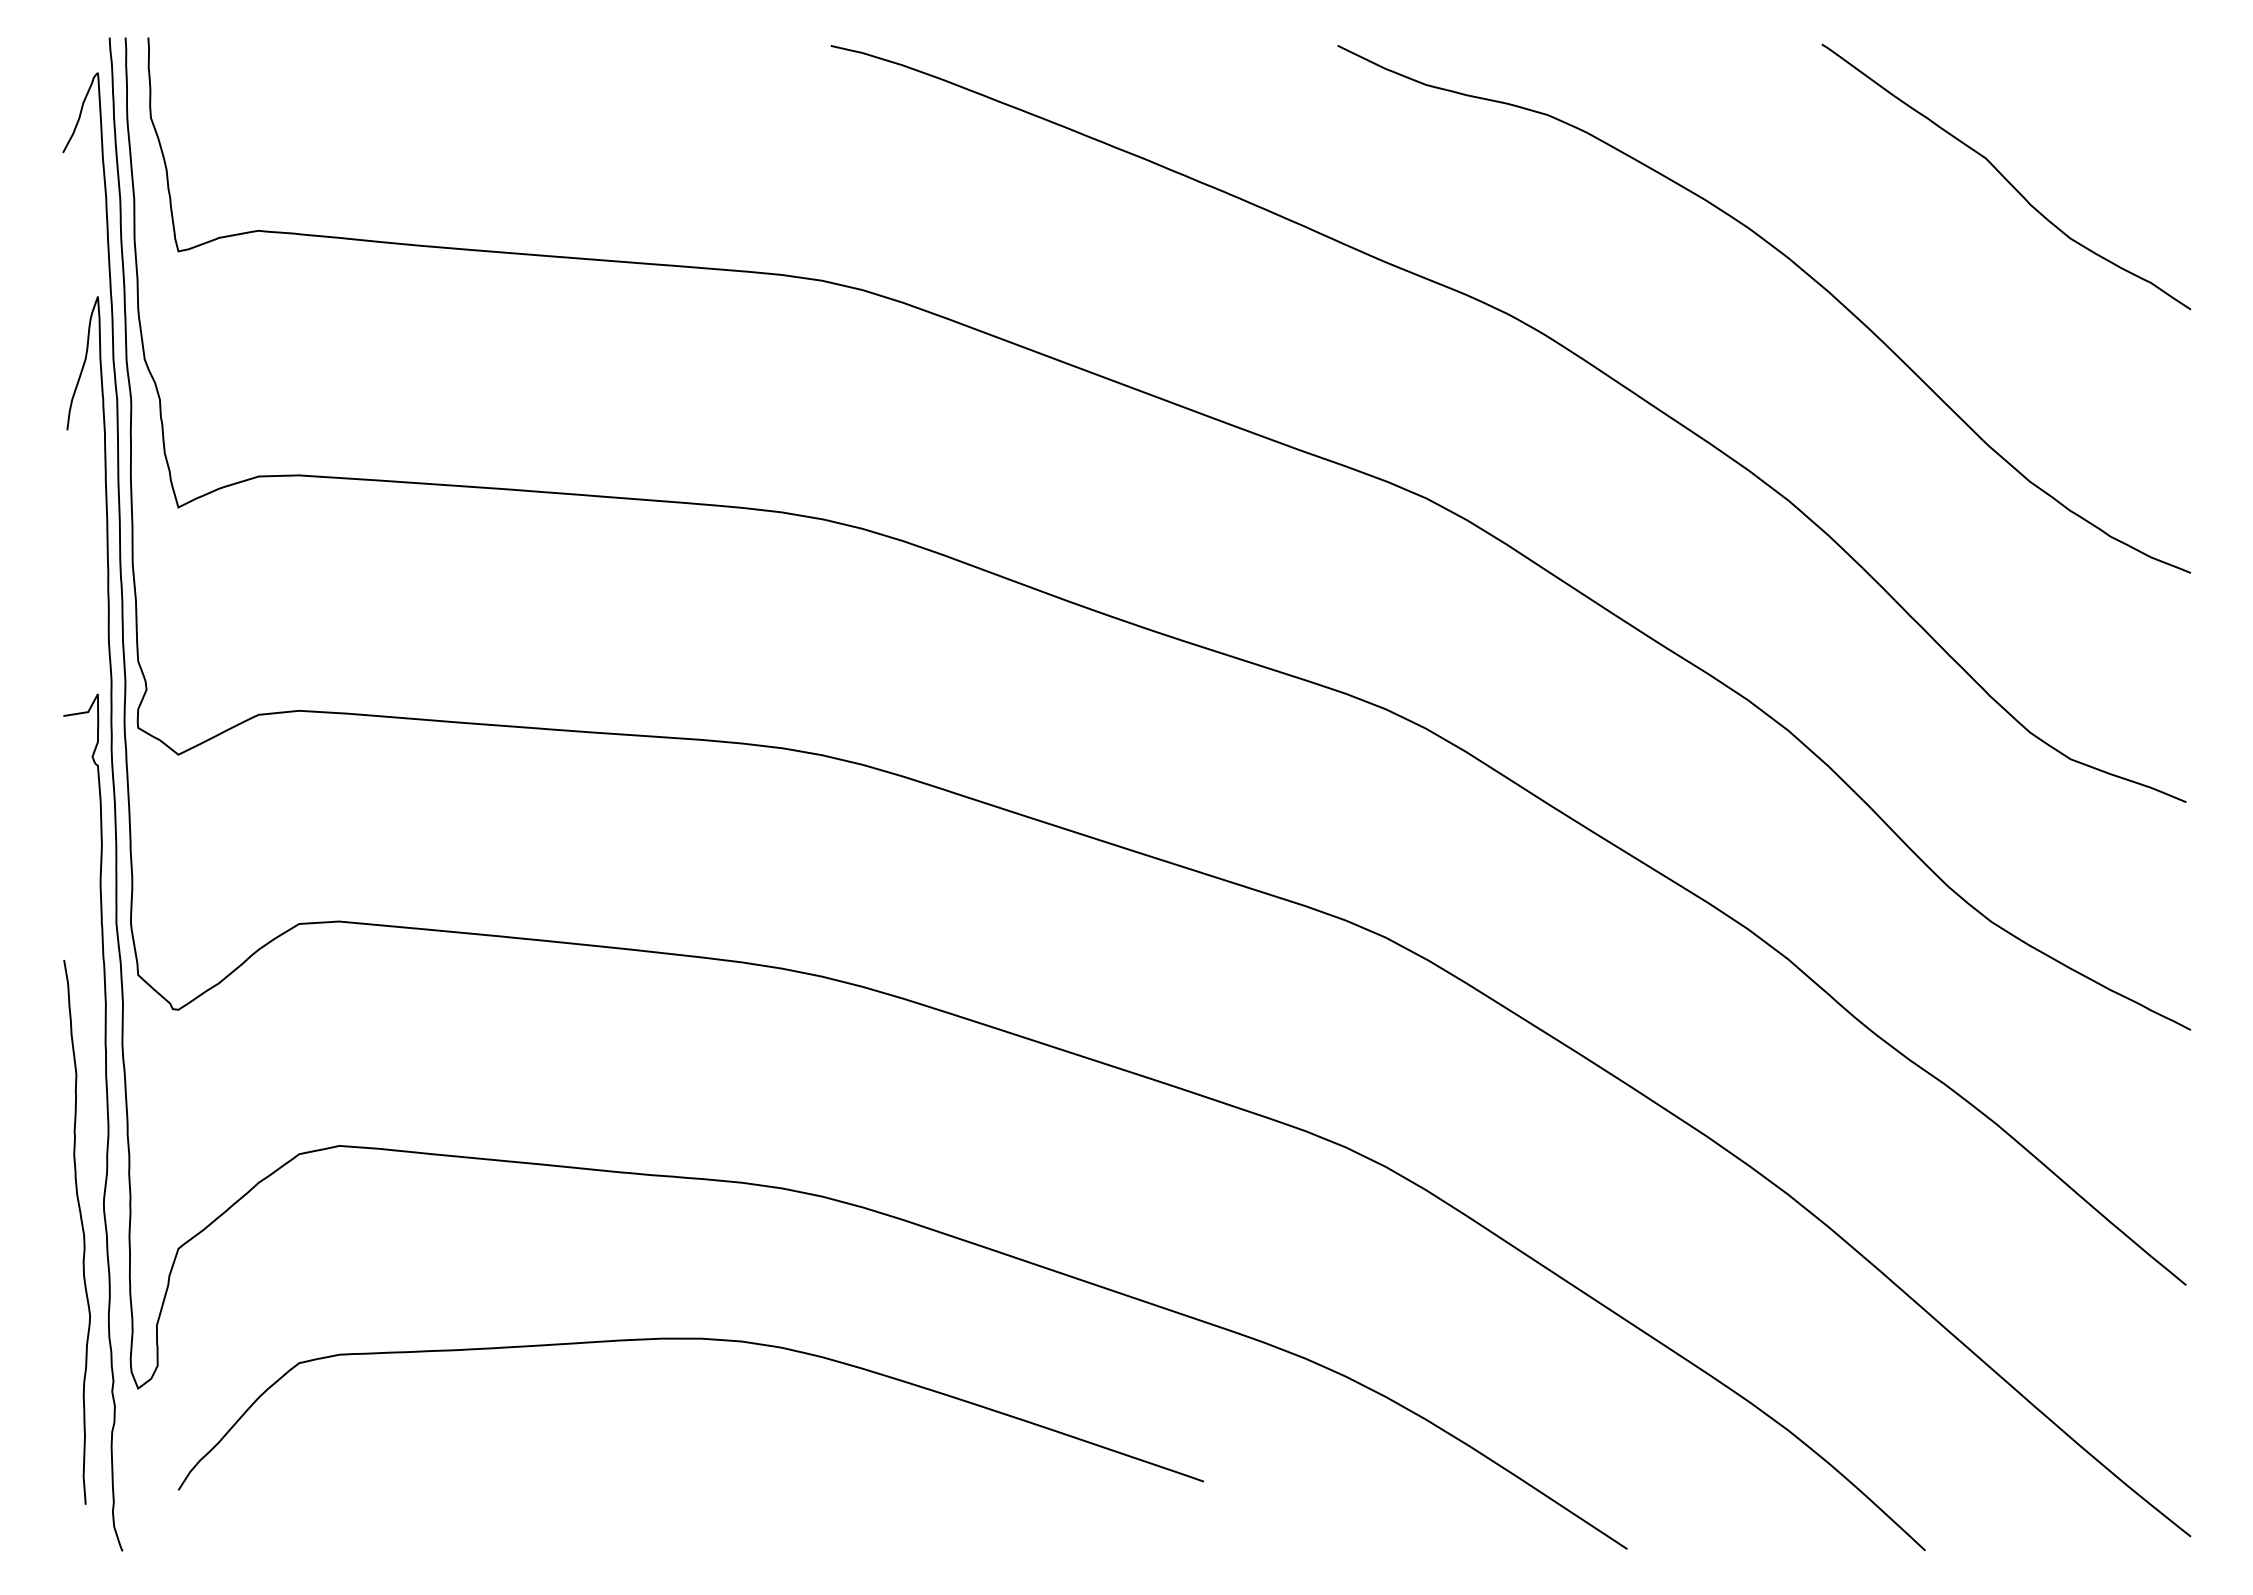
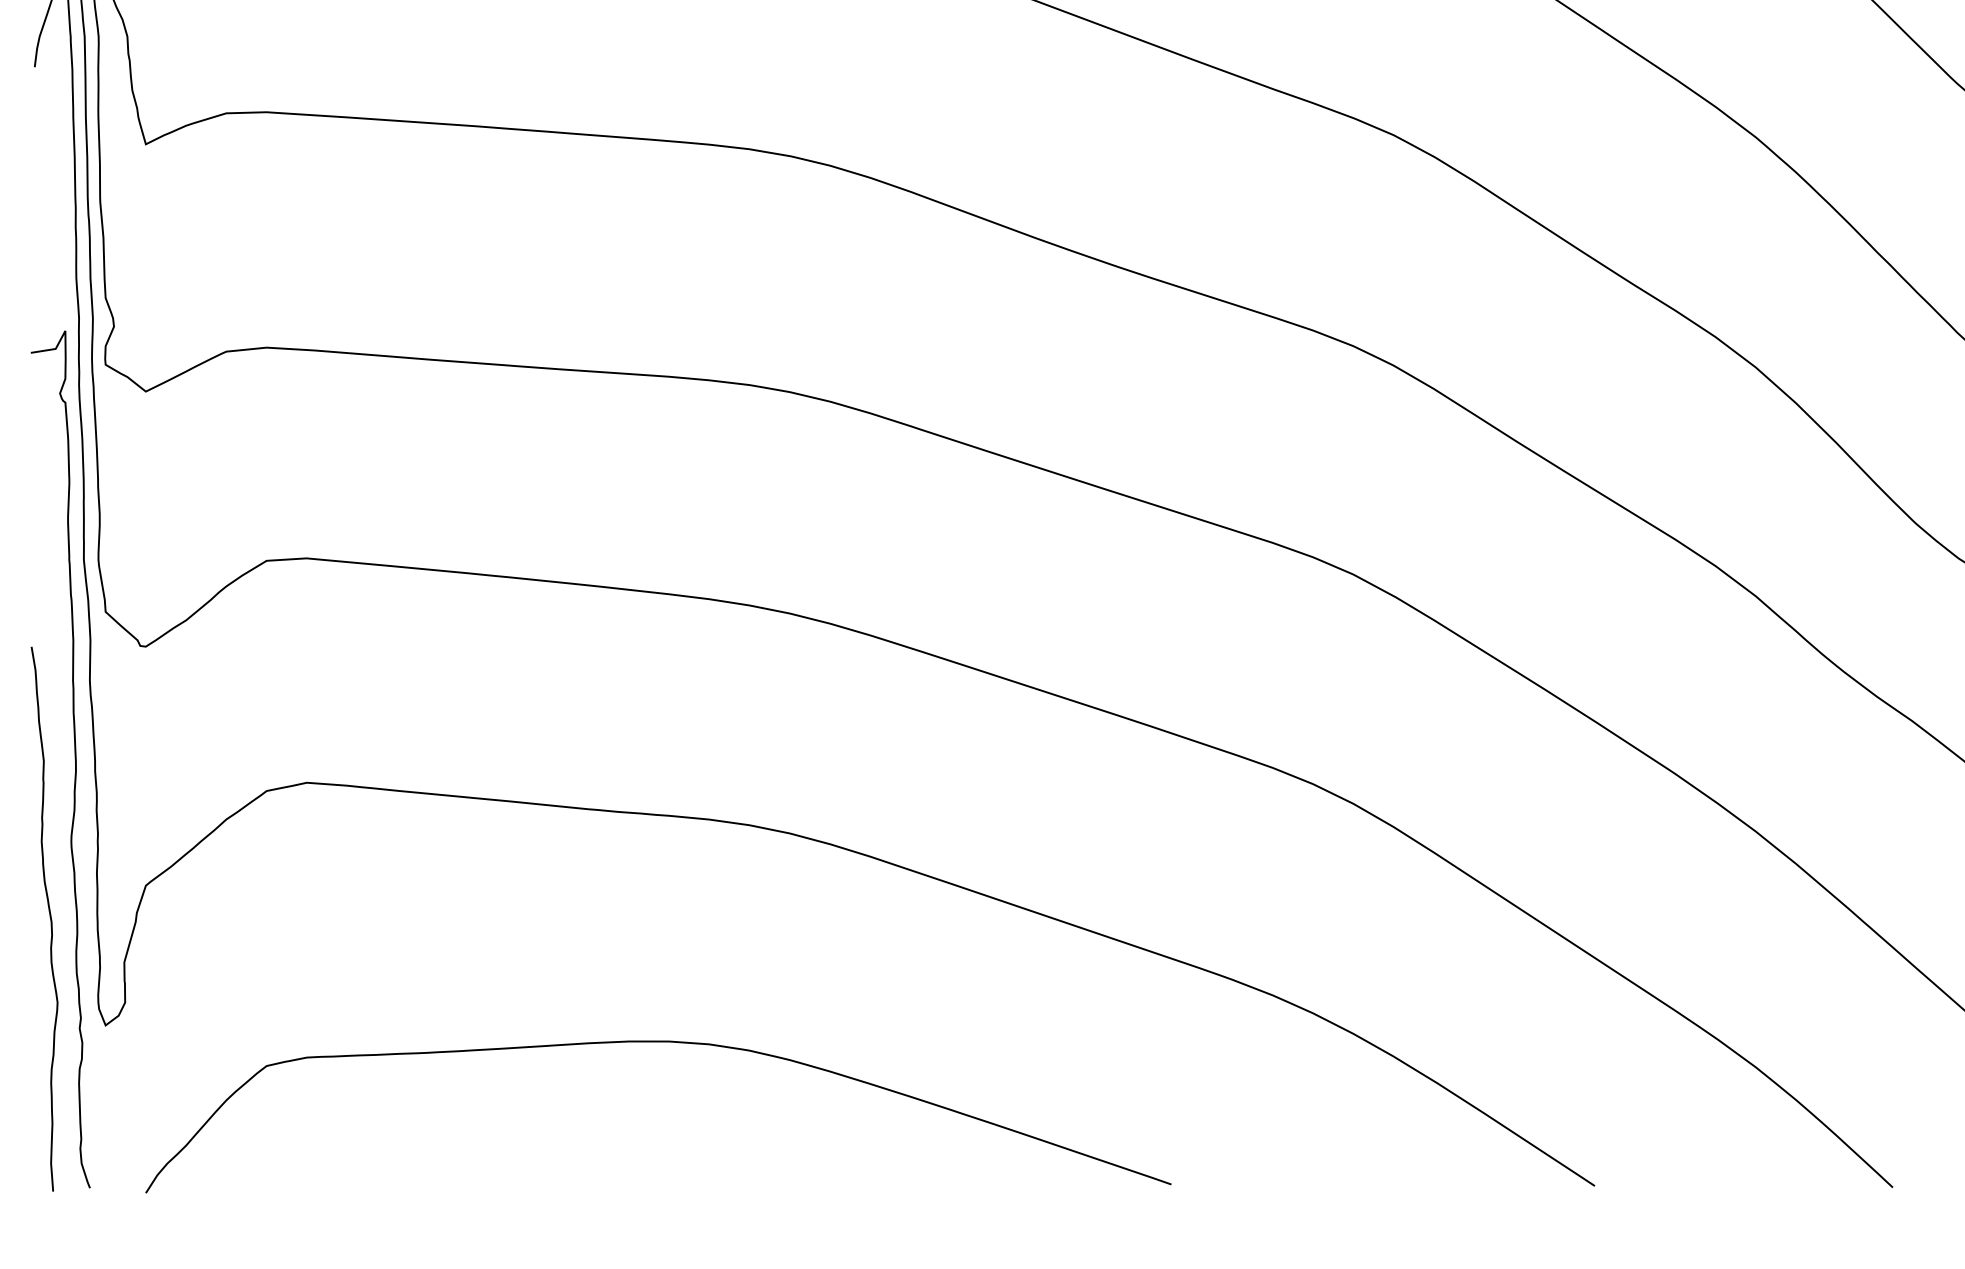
curve: (82, 1232) -> (49, 919), moved
curve: (690, 1339) -> (657, 1042), moved

